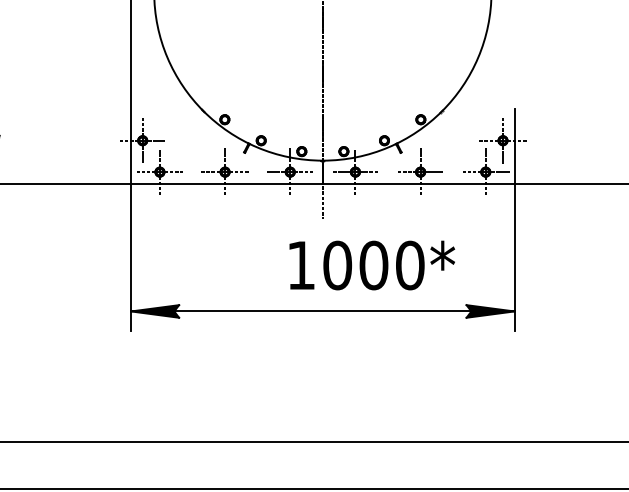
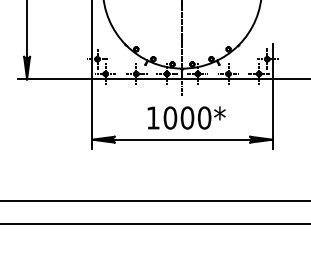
text: (371, 264) -> (186, 117), moved

